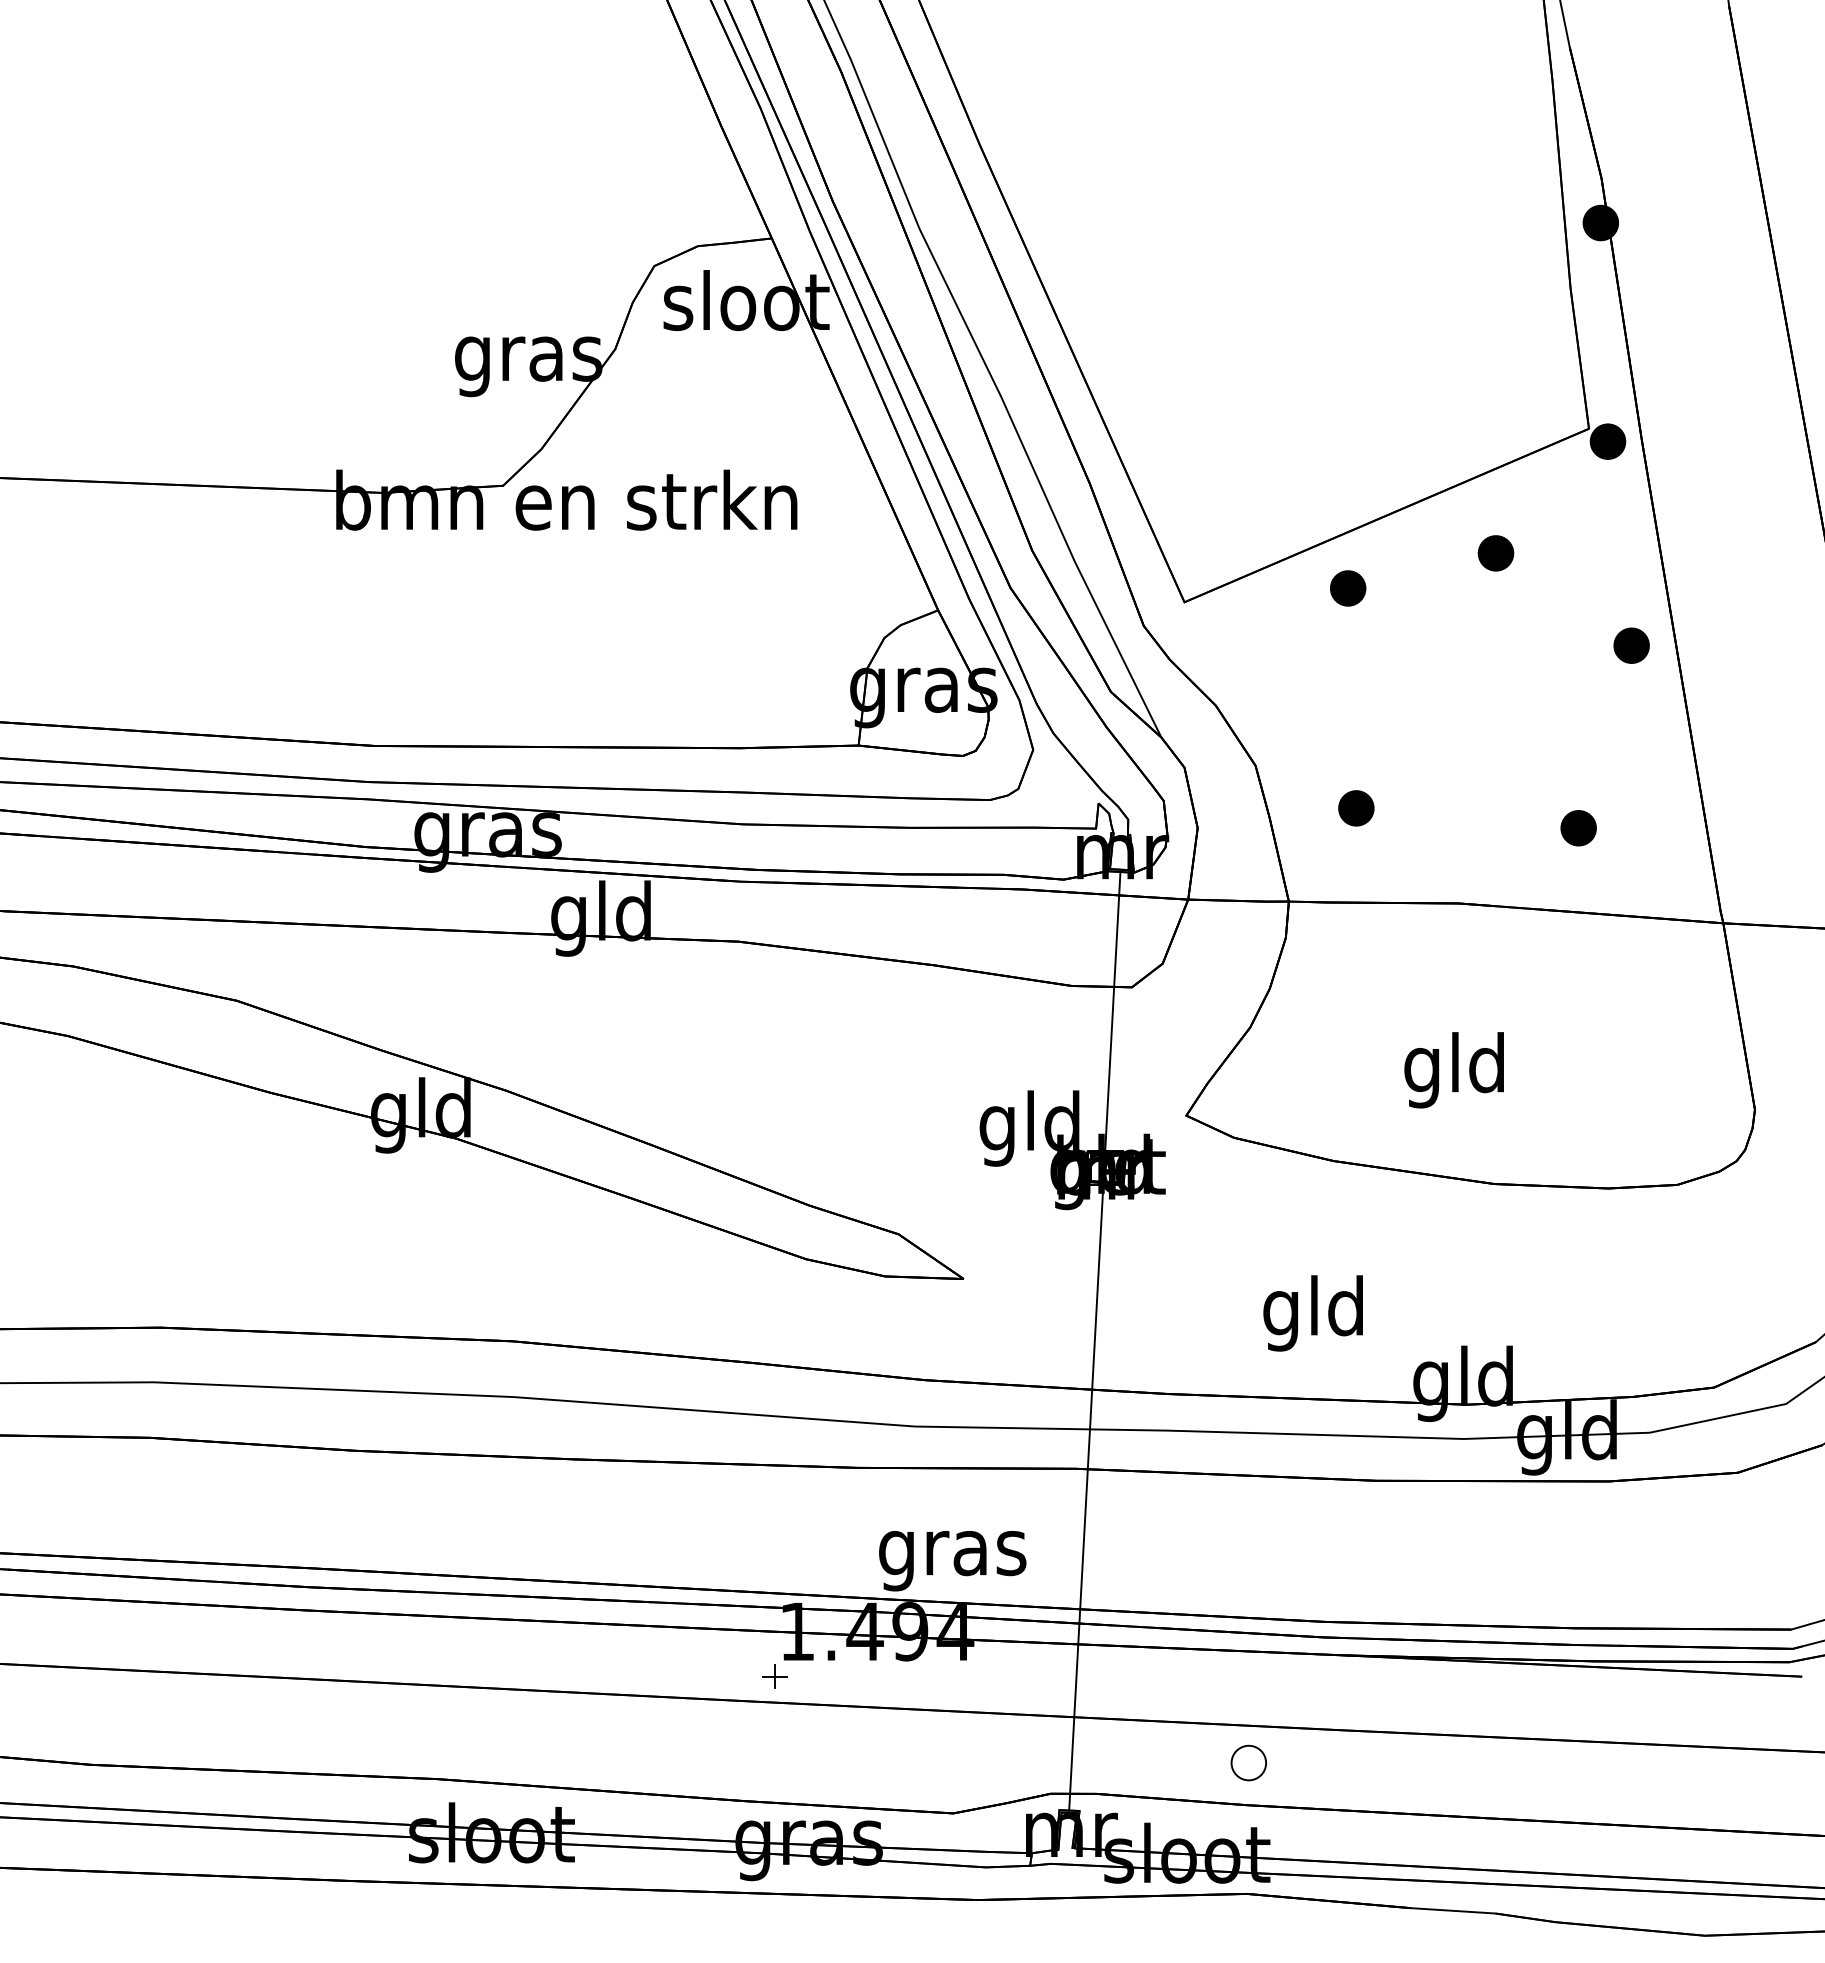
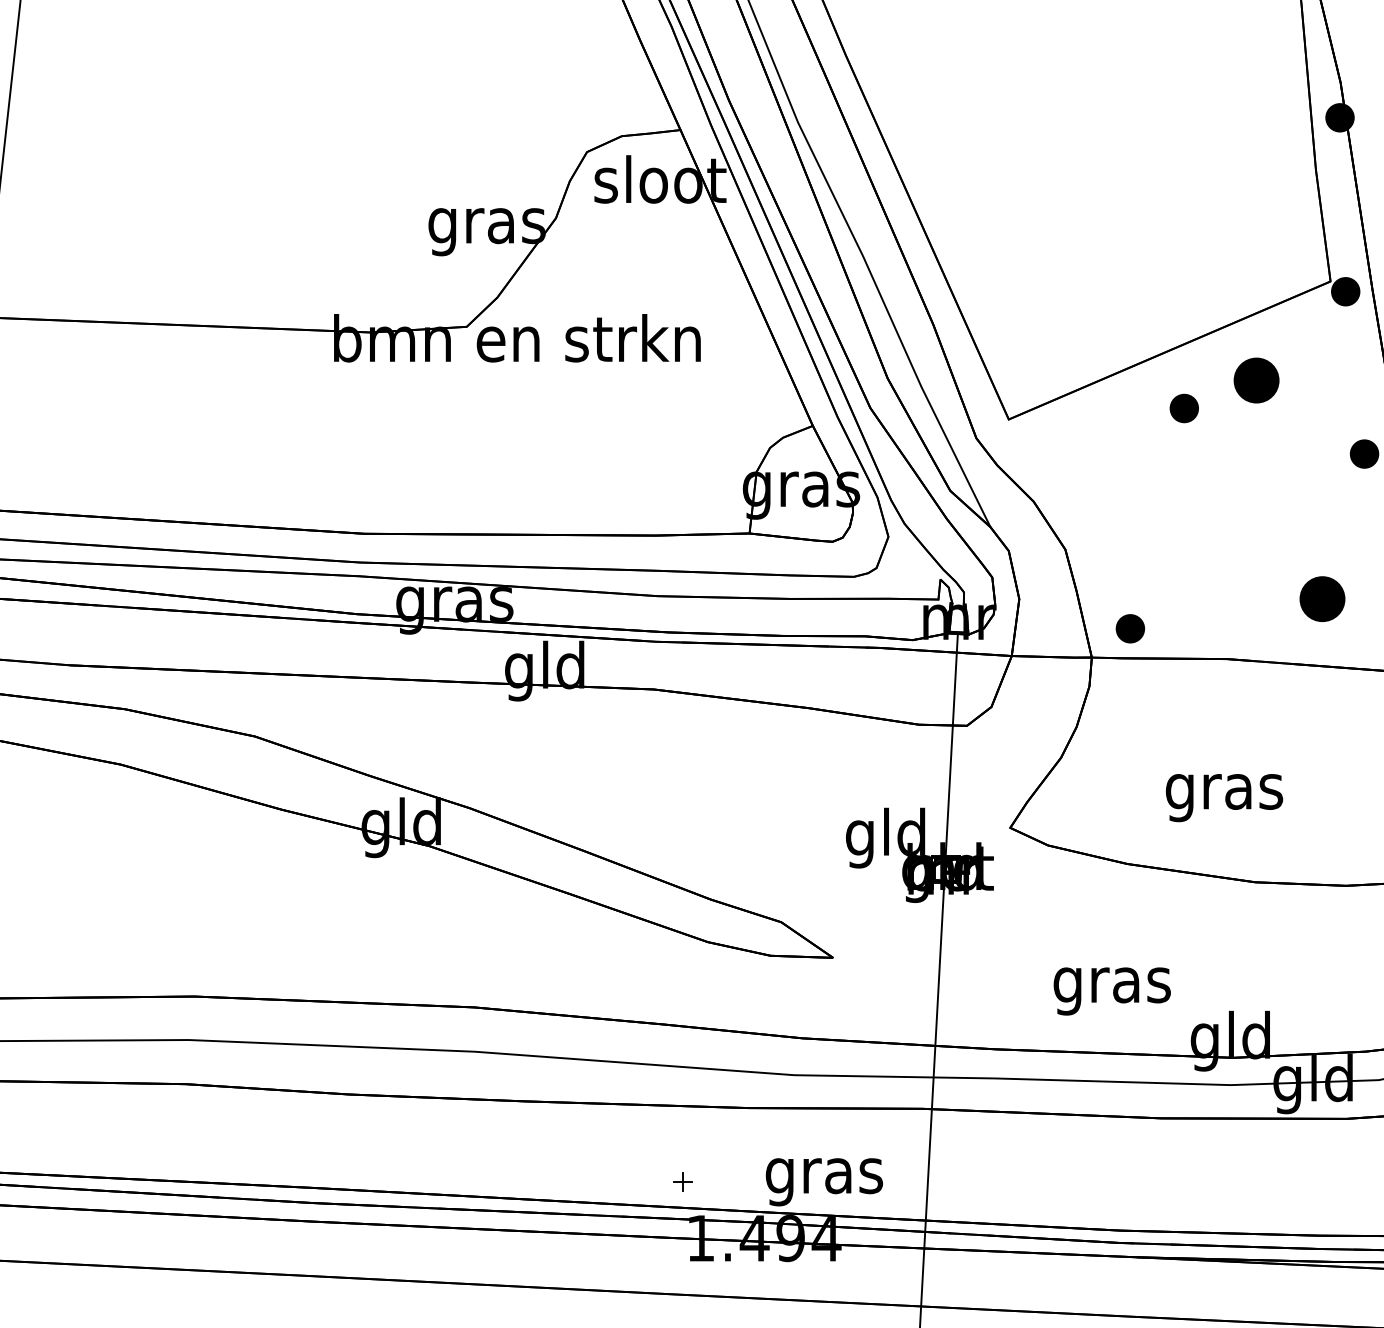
part: (1495, 553) -> (1256, 380), size x1.6
part: (1348, 588) -> (1184, 408), moved
part: (1356, 808) -> (1130, 628), moved
part: (1578, 828) -> (1322, 599), size x1.6
text: (1455, 1070) -> (1224, 791), gld -> gras
text: (1314, 1313) -> (1112, 985), gld -> gras
part: (774, 1676) -> (682, 1181), moved

